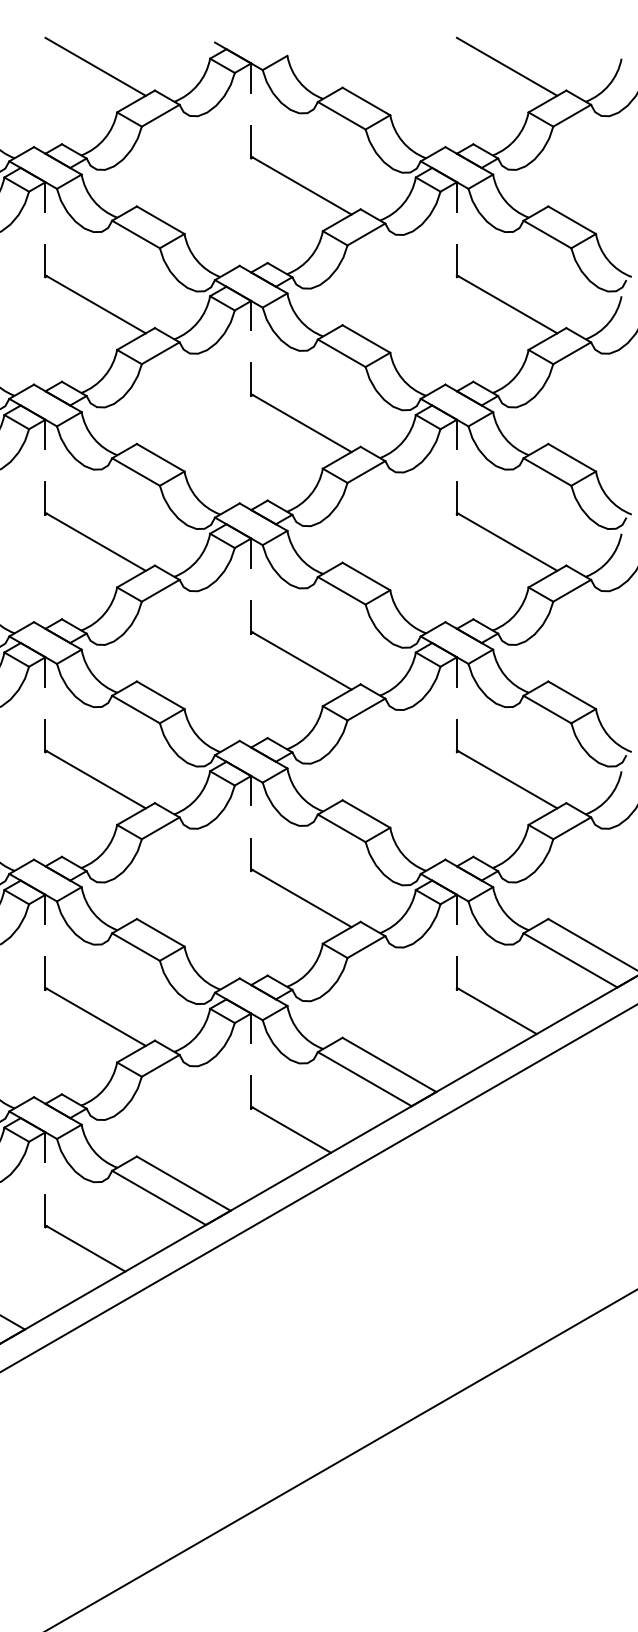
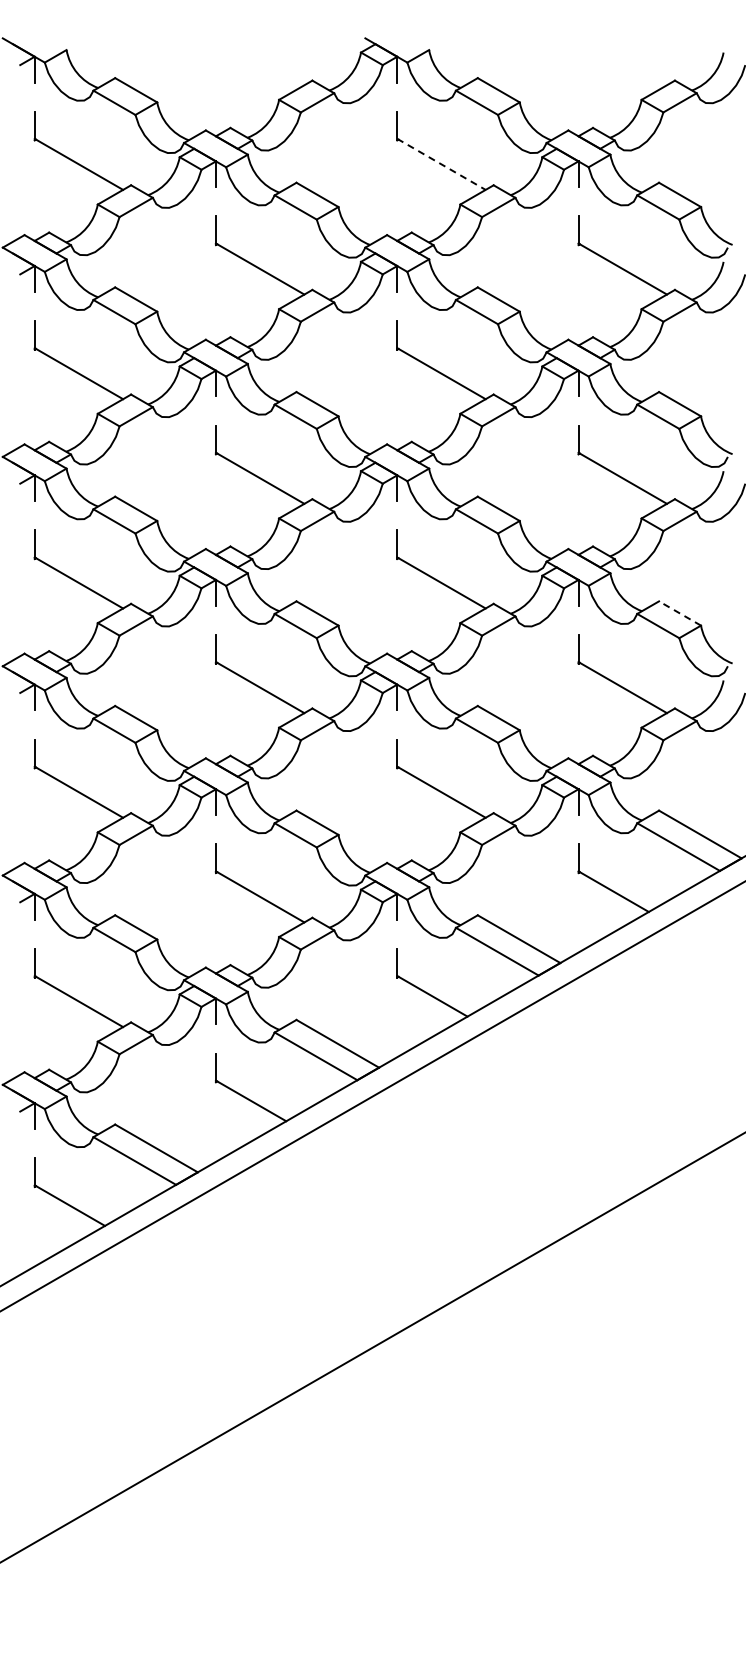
line: (94, 66) -> (259, 59), removed
line: (506, 66) -> (622, 59), removed
line: (301, 185) -> (441, 164), solid -> dashed
line: (571, 695) -> (679, 613), solid -> dashed

